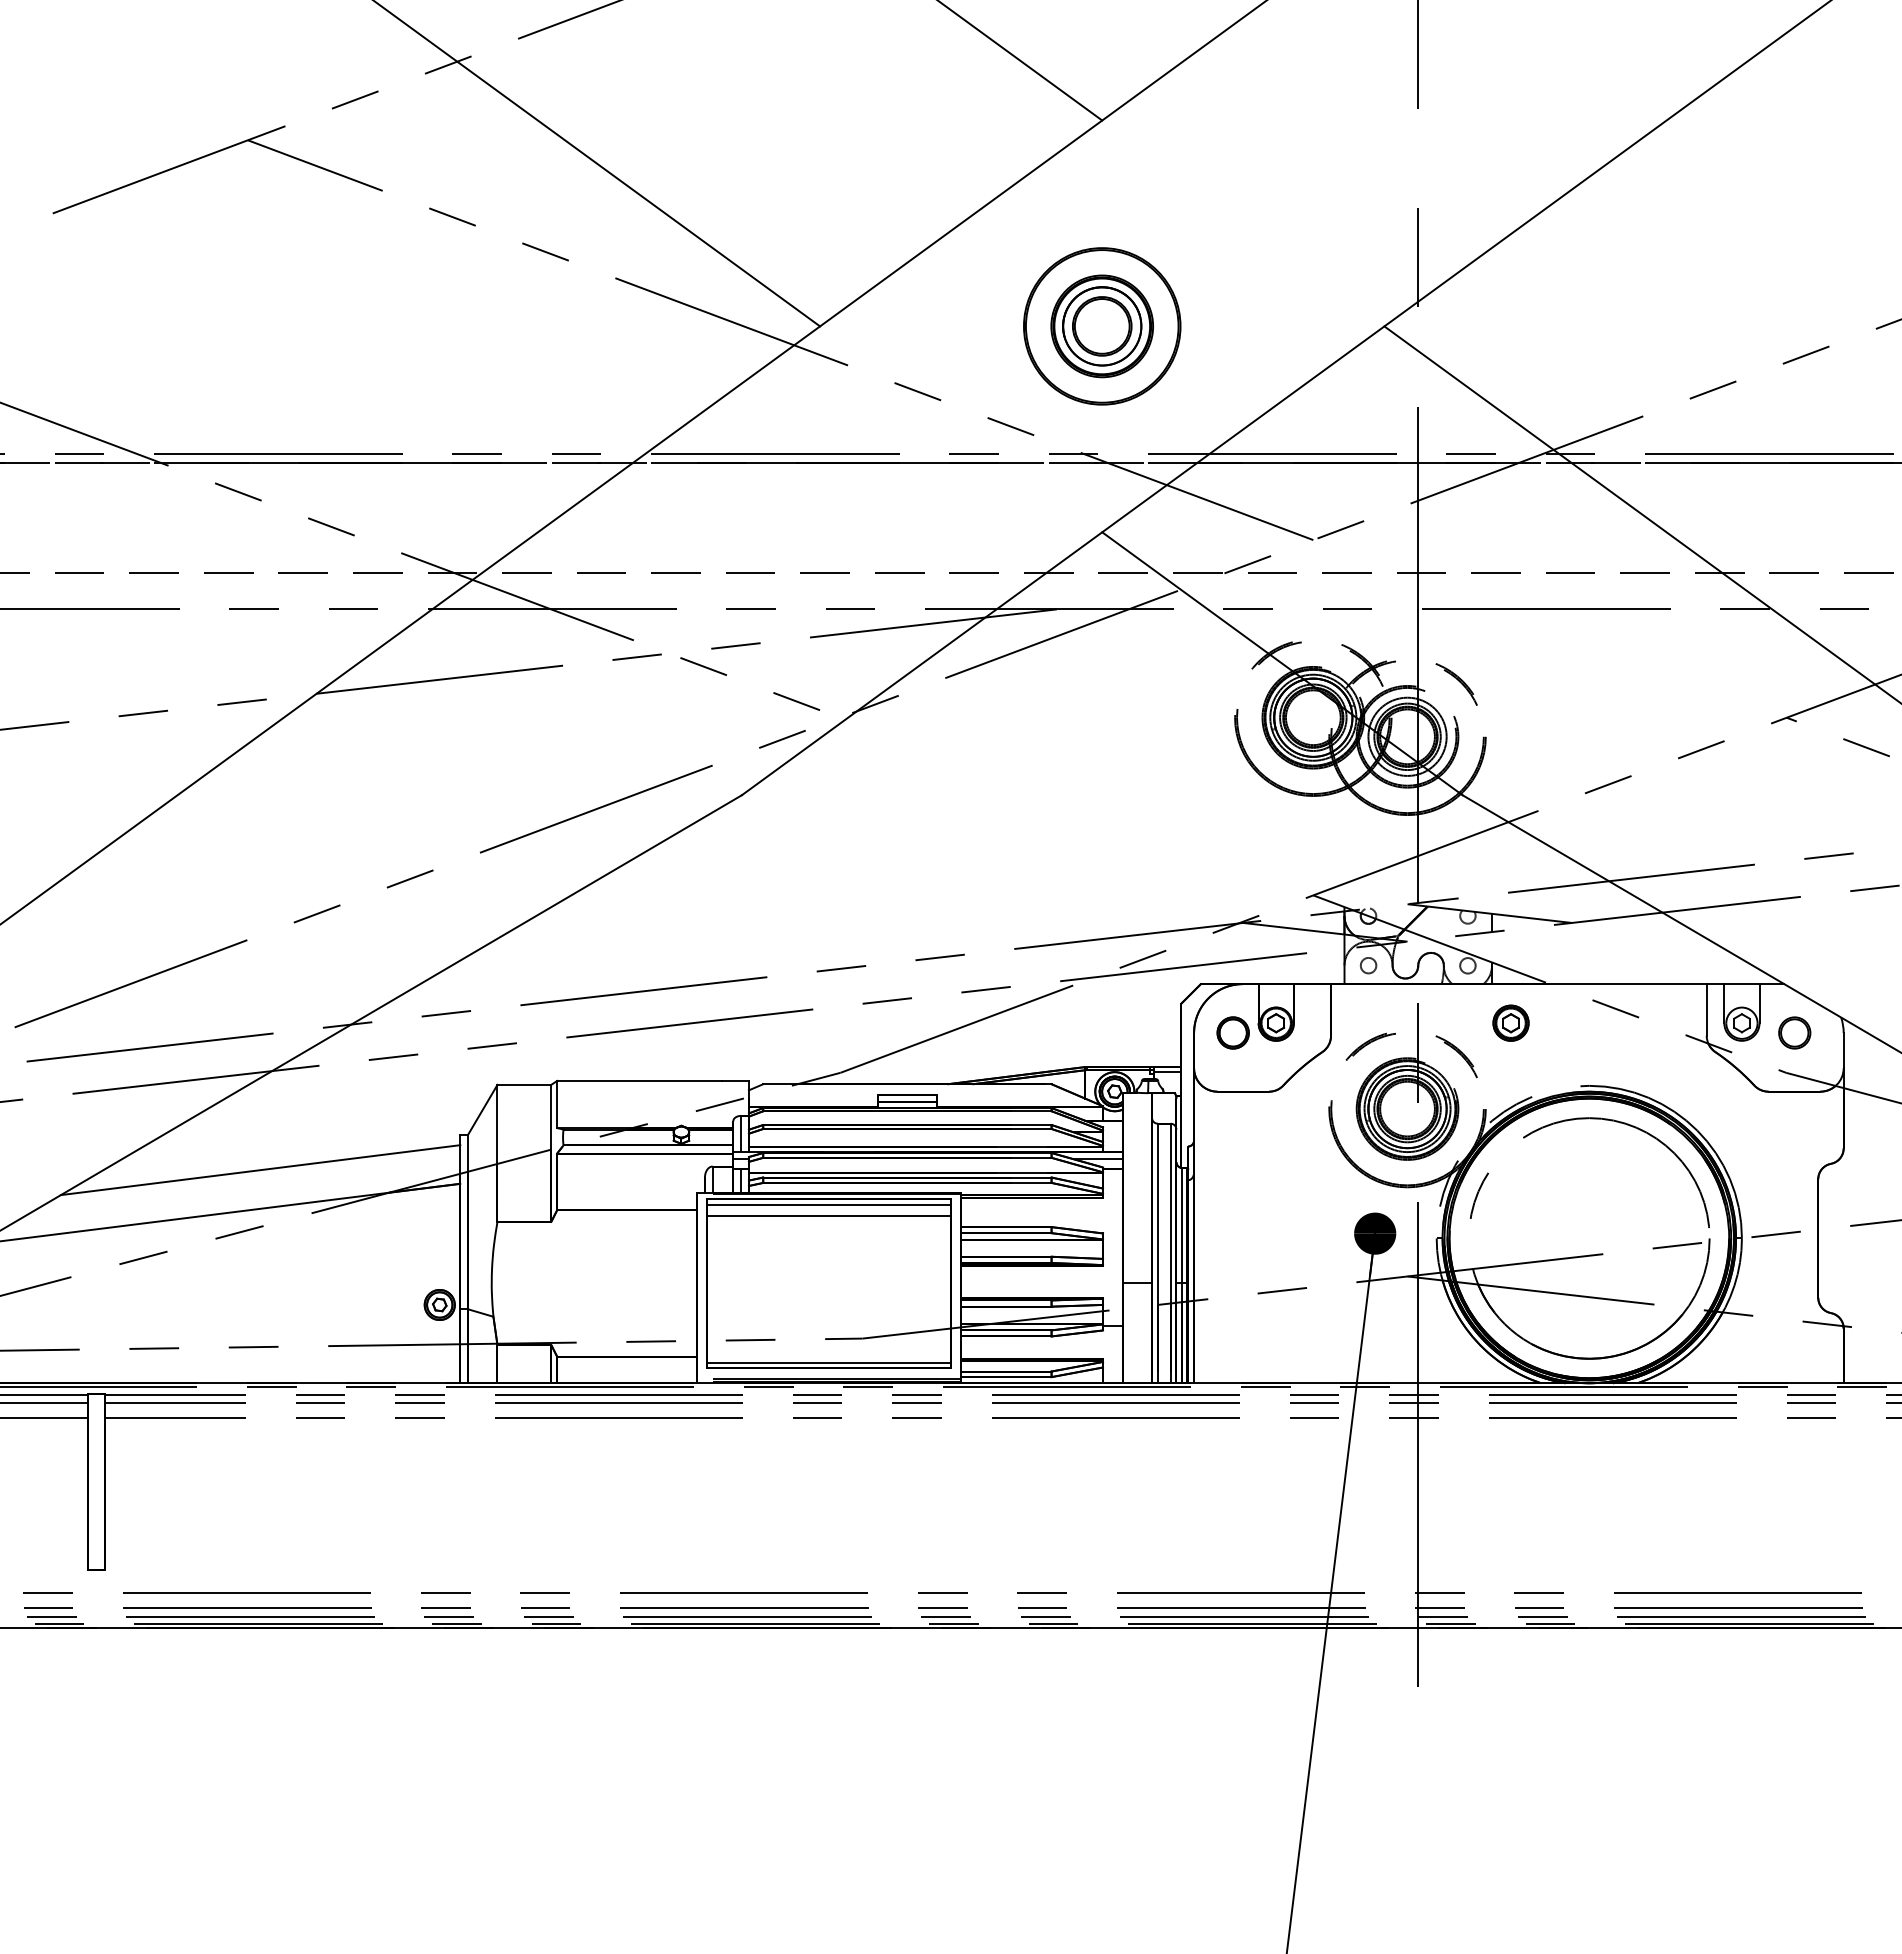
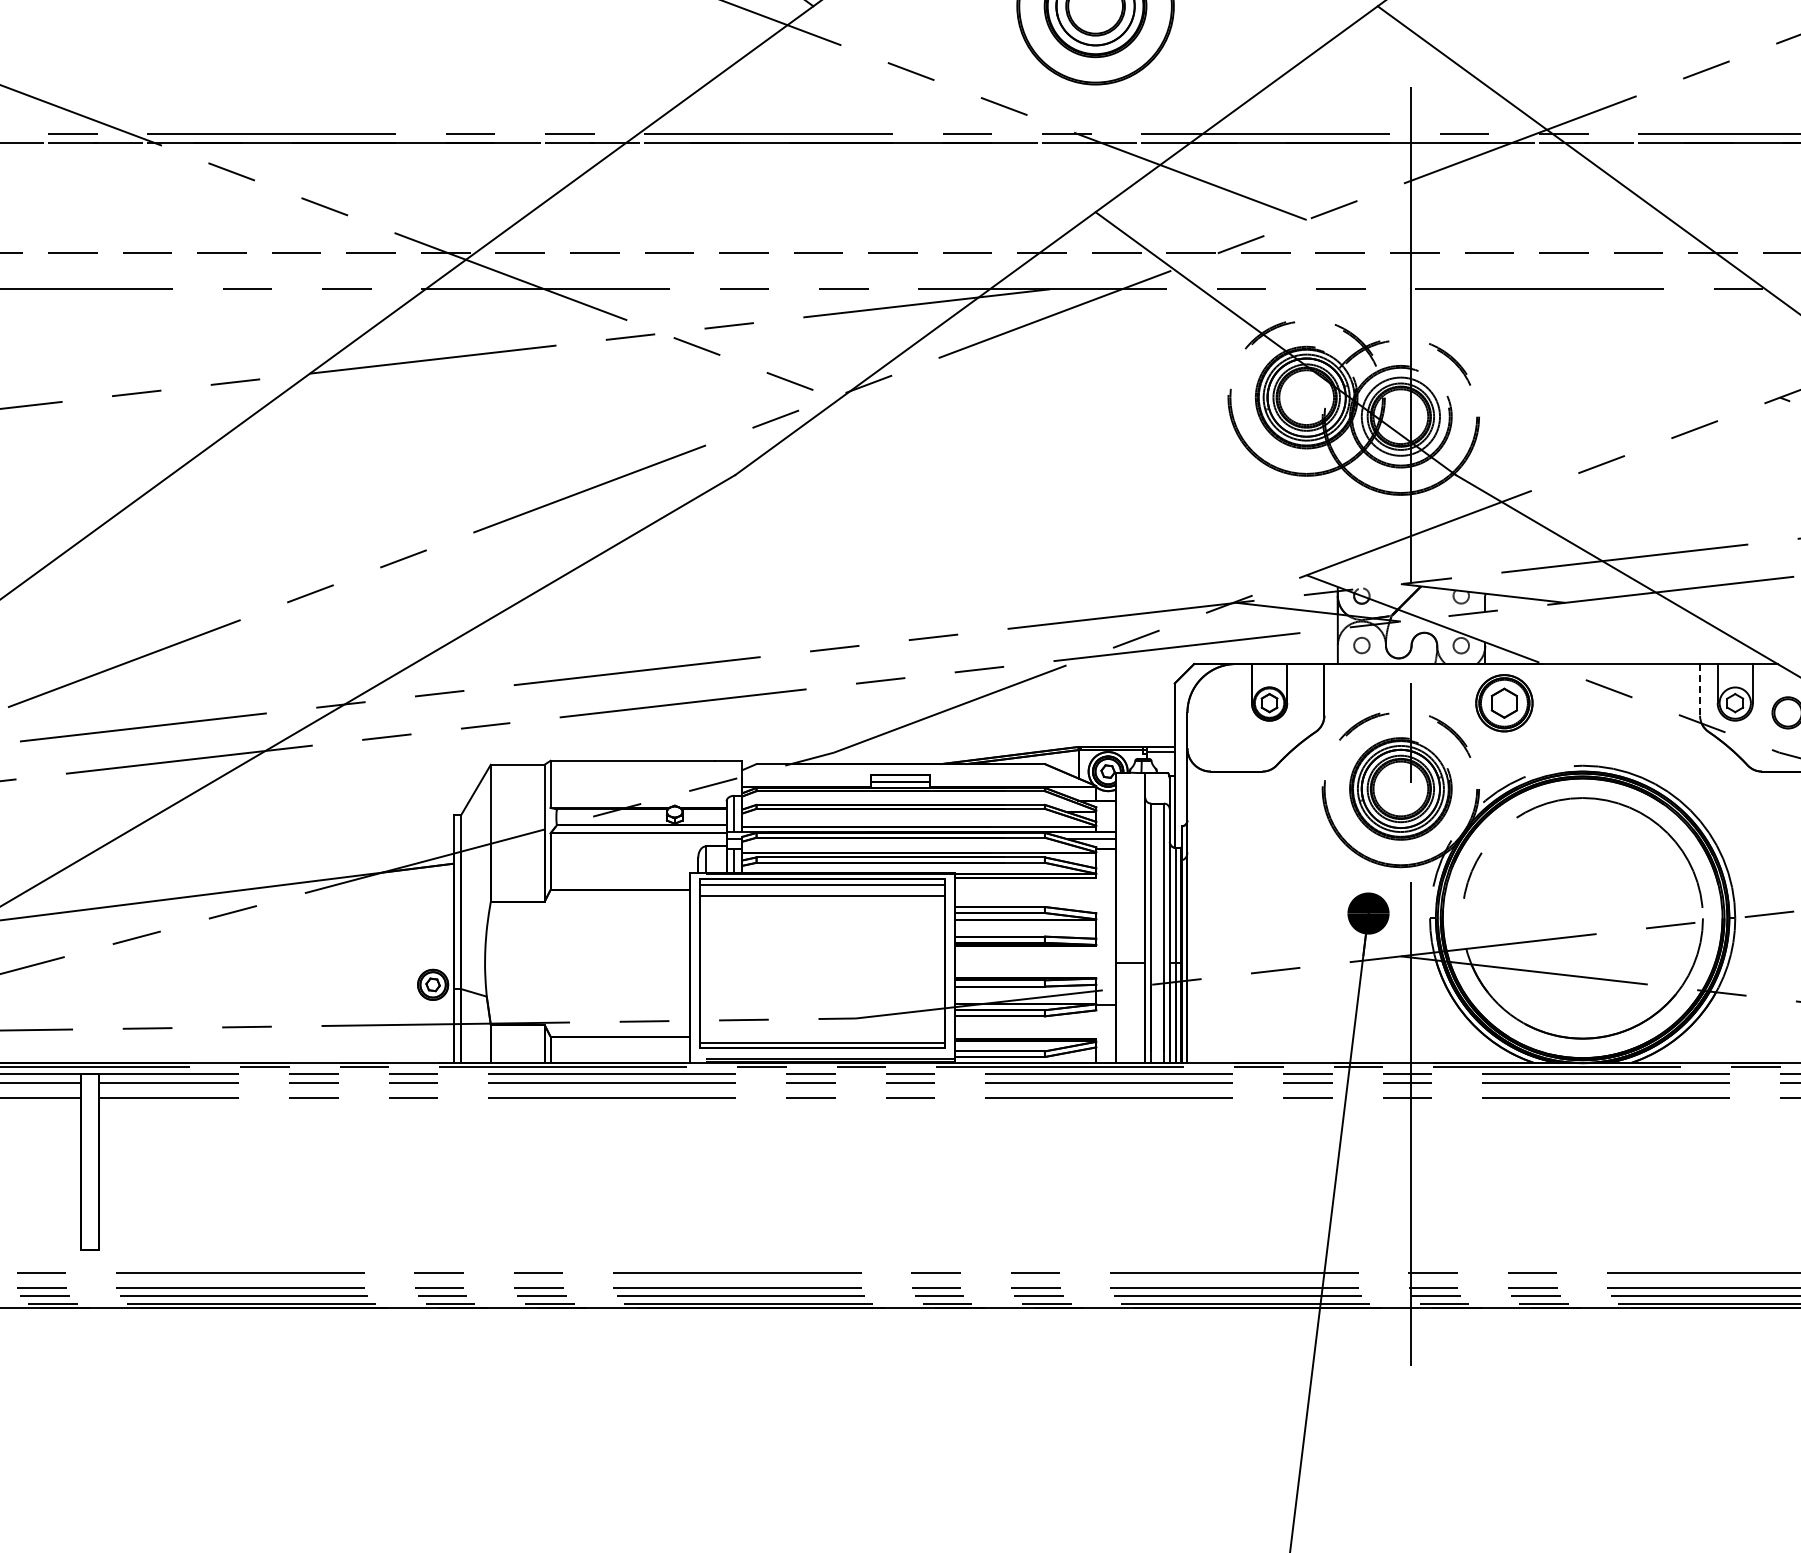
line: (1706, 1009) -> (1699, 689), solid -> dashed
part: (1510, 1022) -> (1503, 702), size x1.6
part: (1232, 1032) -> (1225, 712), removed
line: (260, 1170) -> (253, 850), removed

